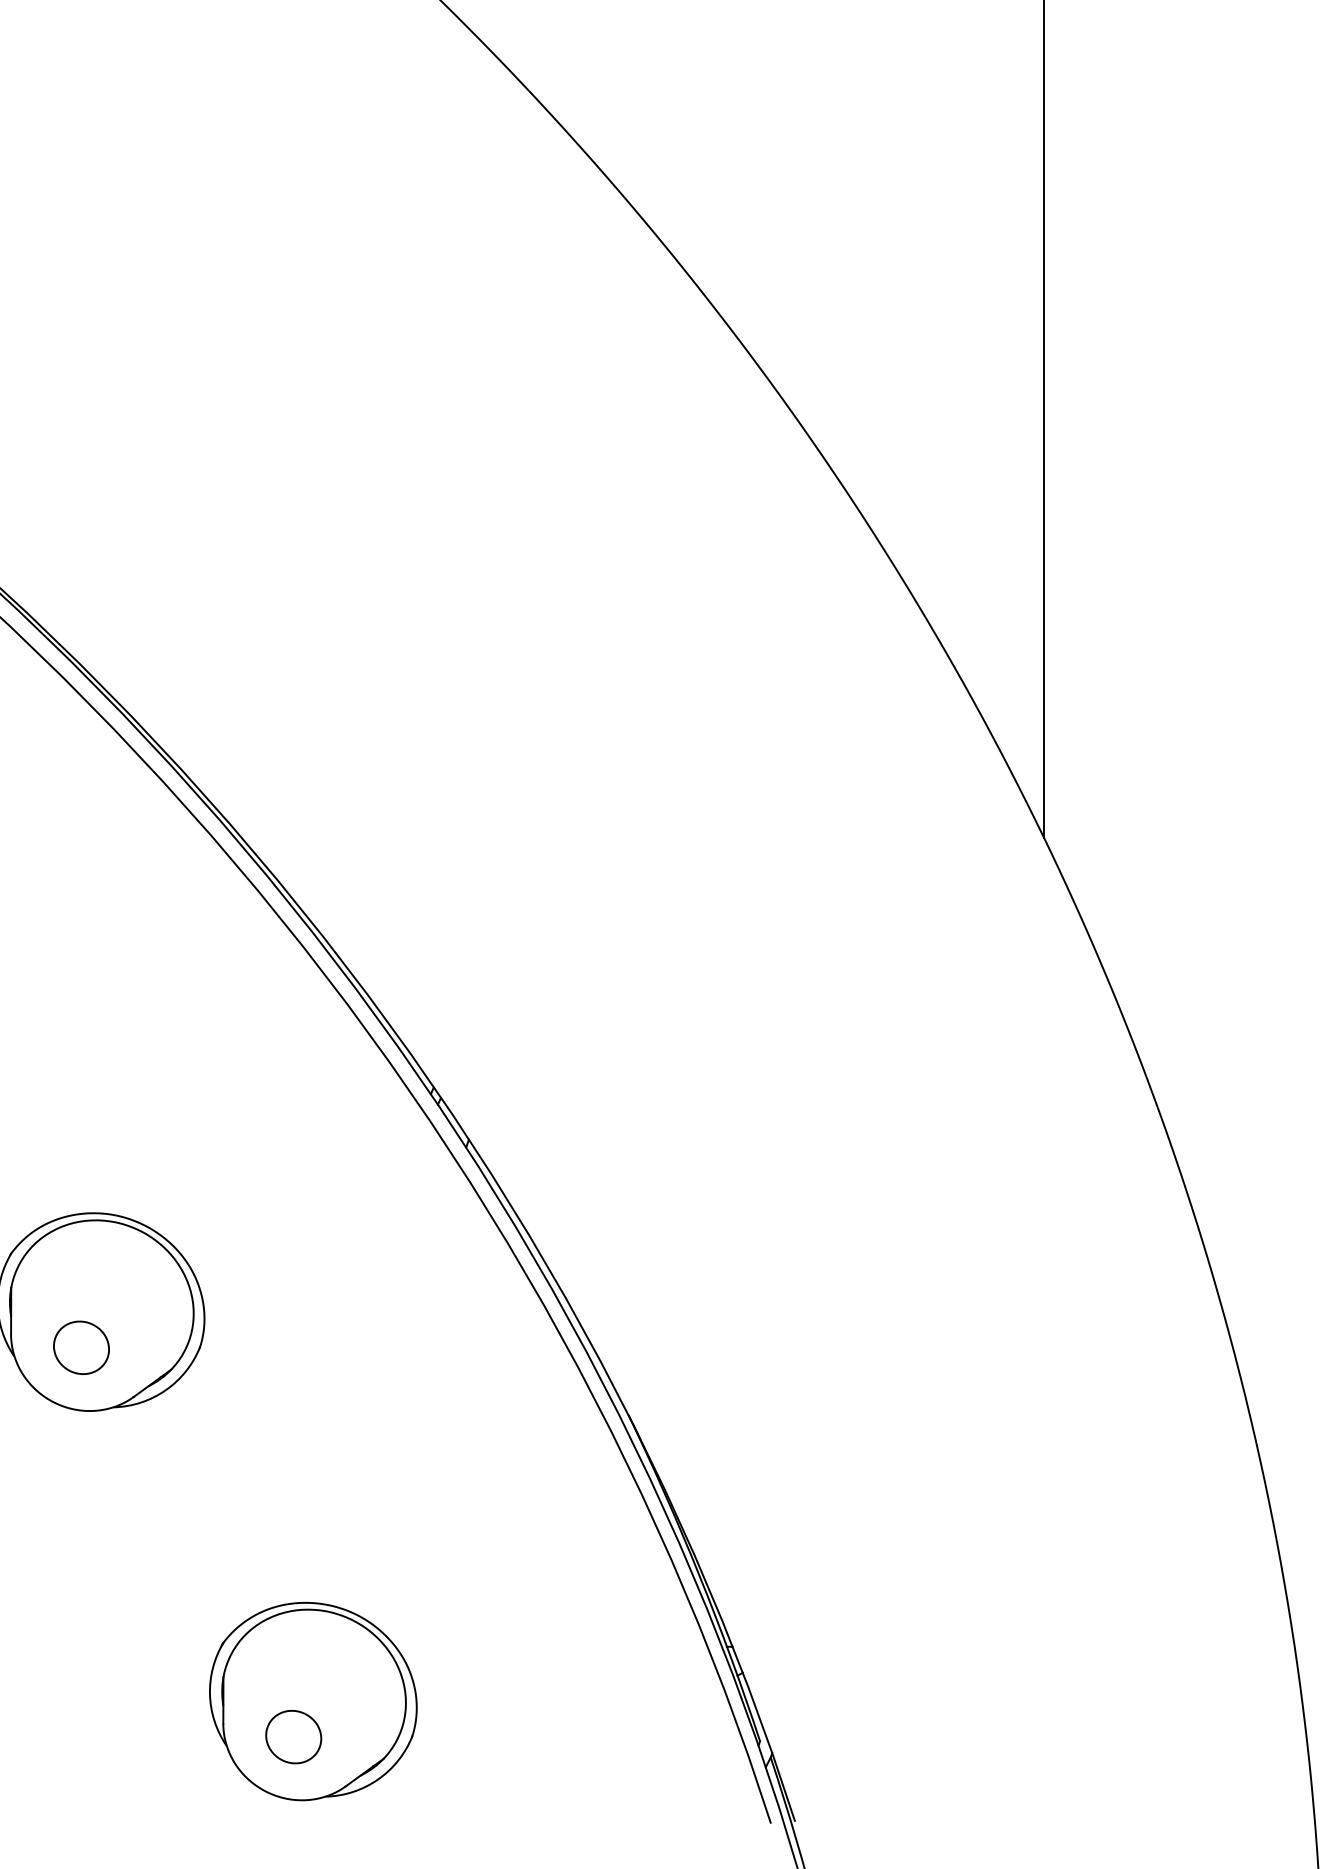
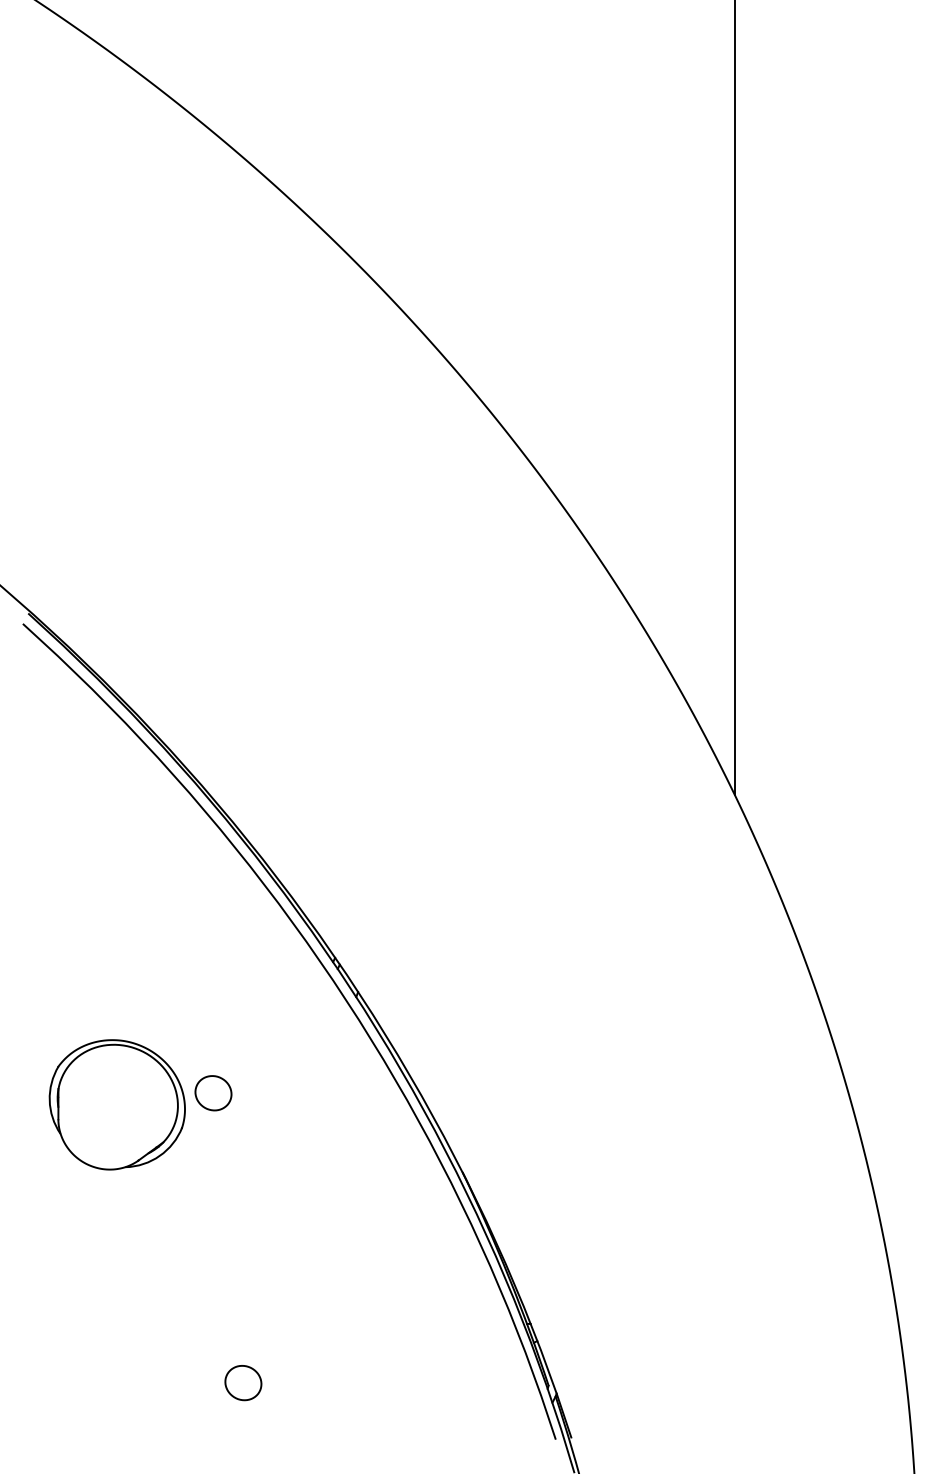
part: (81, 1348) -> (213, 1093), moved
part: (312, 1701) -> (255, 1359), removed

